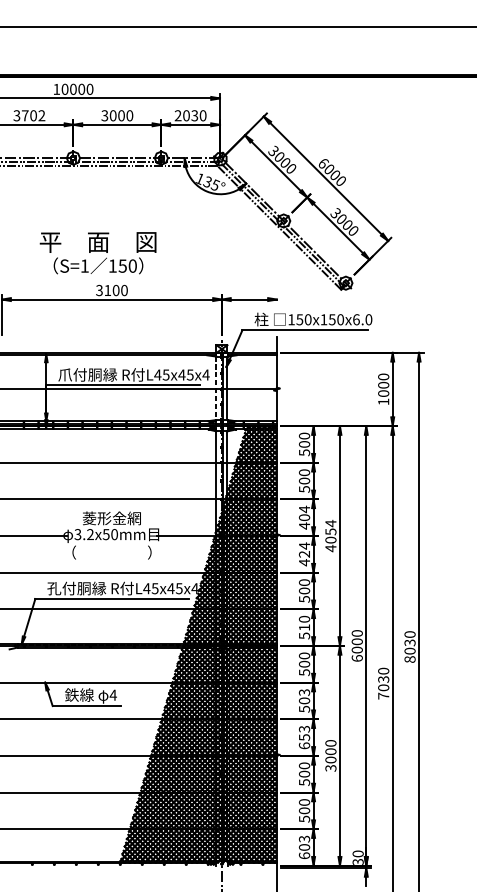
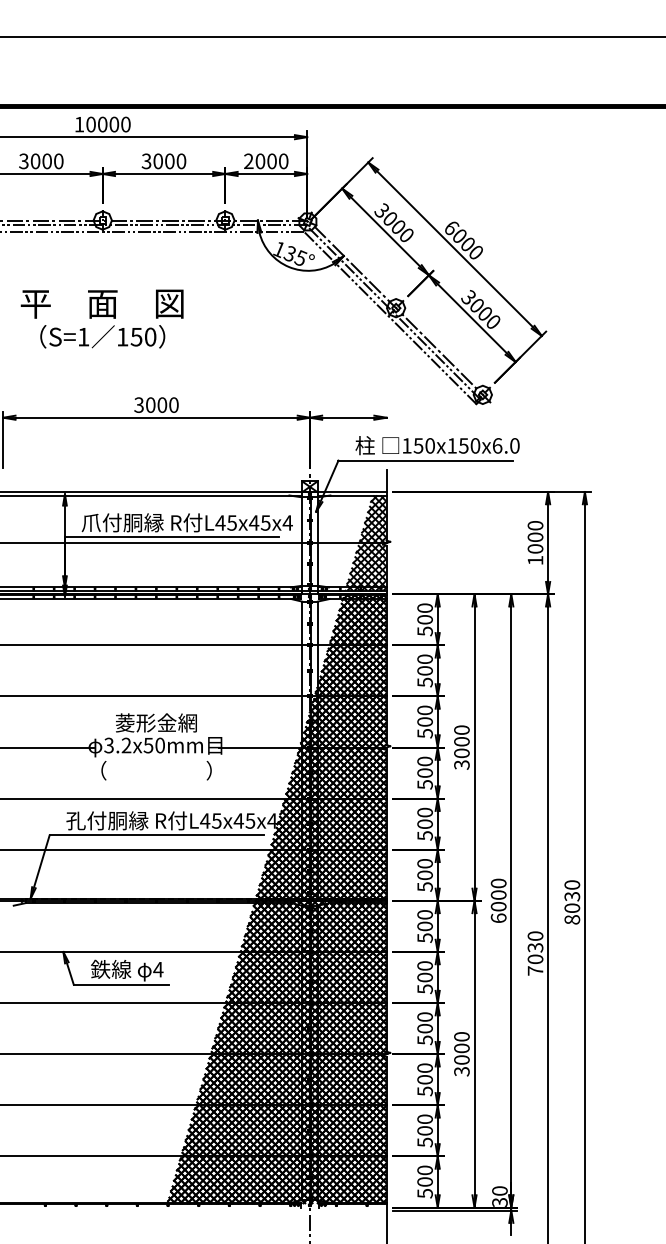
text: (33, 115) -> (46, 161), 3702 -> 3000
text: (194, 115) -> (271, 161), 2030 -> 2000
text: (97, 252) -> (101, 318), moved
text: (107, 290) -> (150, 404), 3100 -> 3000
line: (216, 389) -> (302, 542), dashed -> solid
hatch: (262, 389) -> (366, 542), added
text: (304, 517) -> (424, 721), 404 -> 500
text: (330, 535) -> (461, 747), 4054 -> 3000
text: (304, 553) -> (424, 772), 424 -> 500
text: (304, 627) -> (424, 874), 510 -> 500
text: (304, 692) -> (424, 965), 503 -> 500
text: (304, 737) -> (424, 1028), 653 -> 500
text: (304, 847) -> (424, 1181), 603 -> 500

